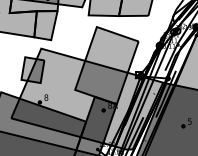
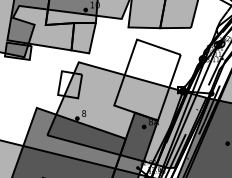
fill: (106, 65) -> (147, 79), removed
fill: (33, 69) -> (70, 84), removed

